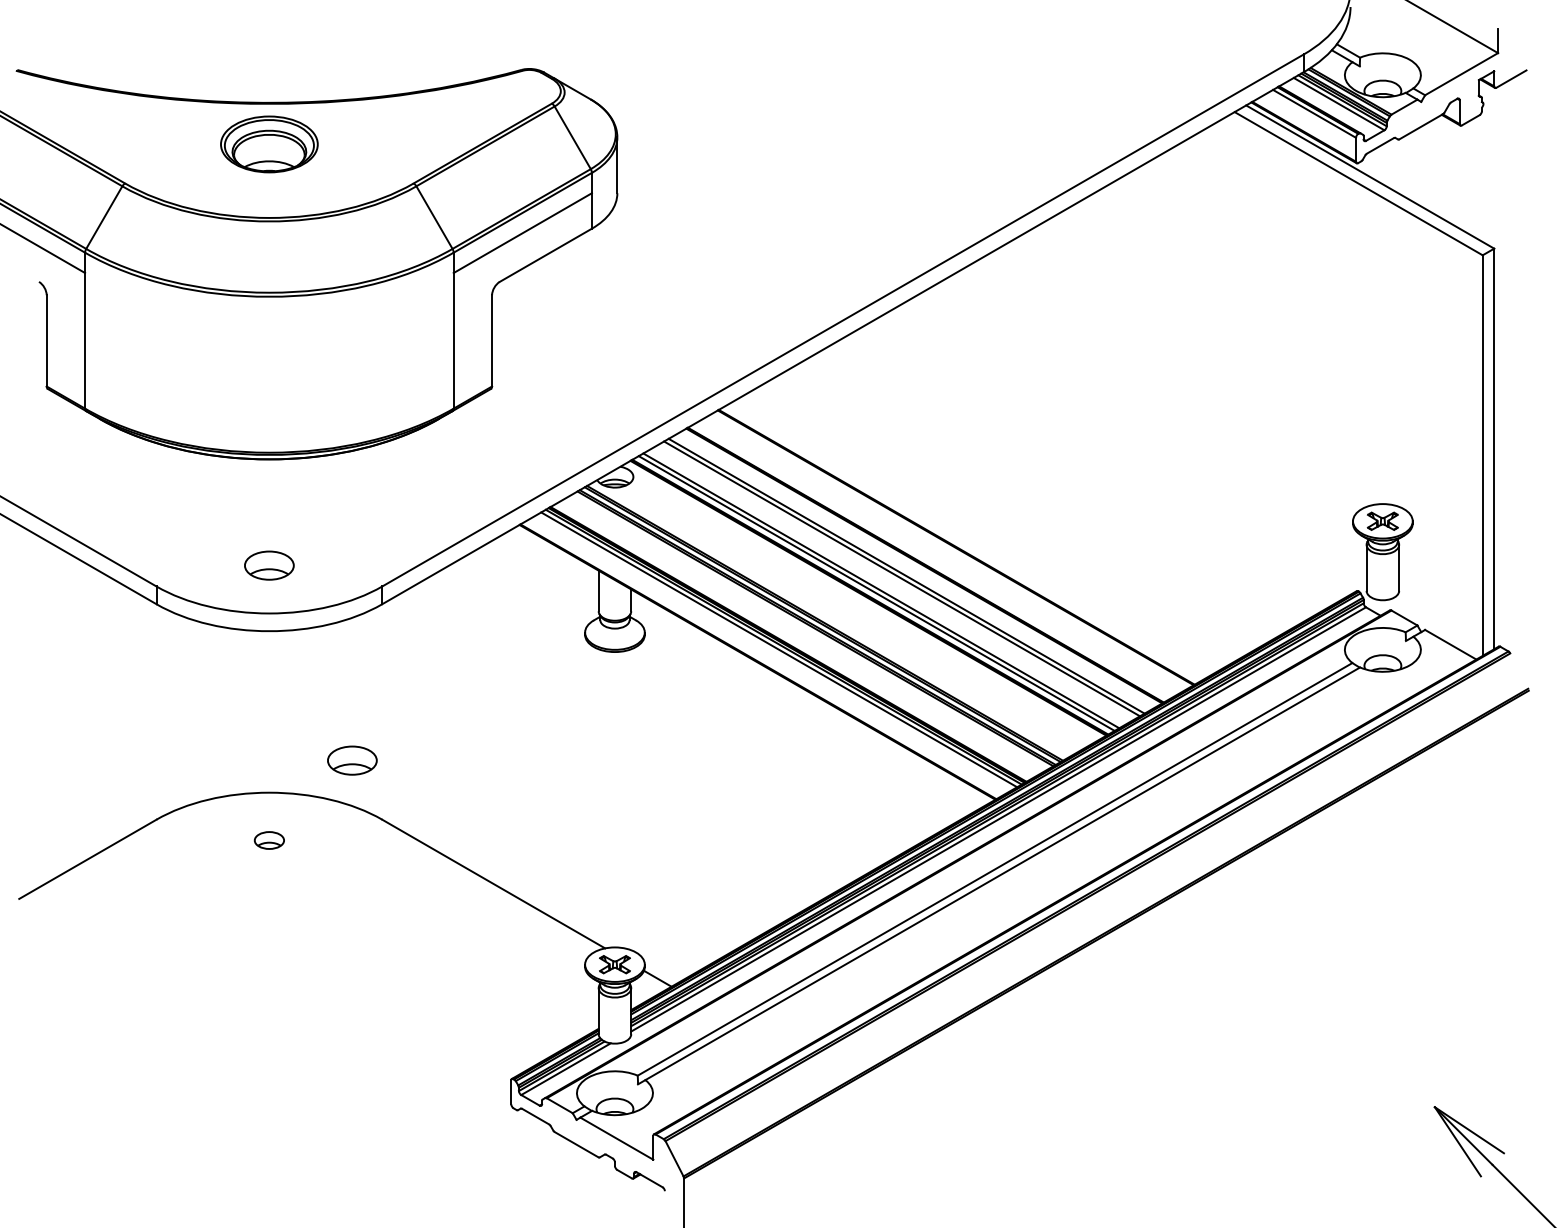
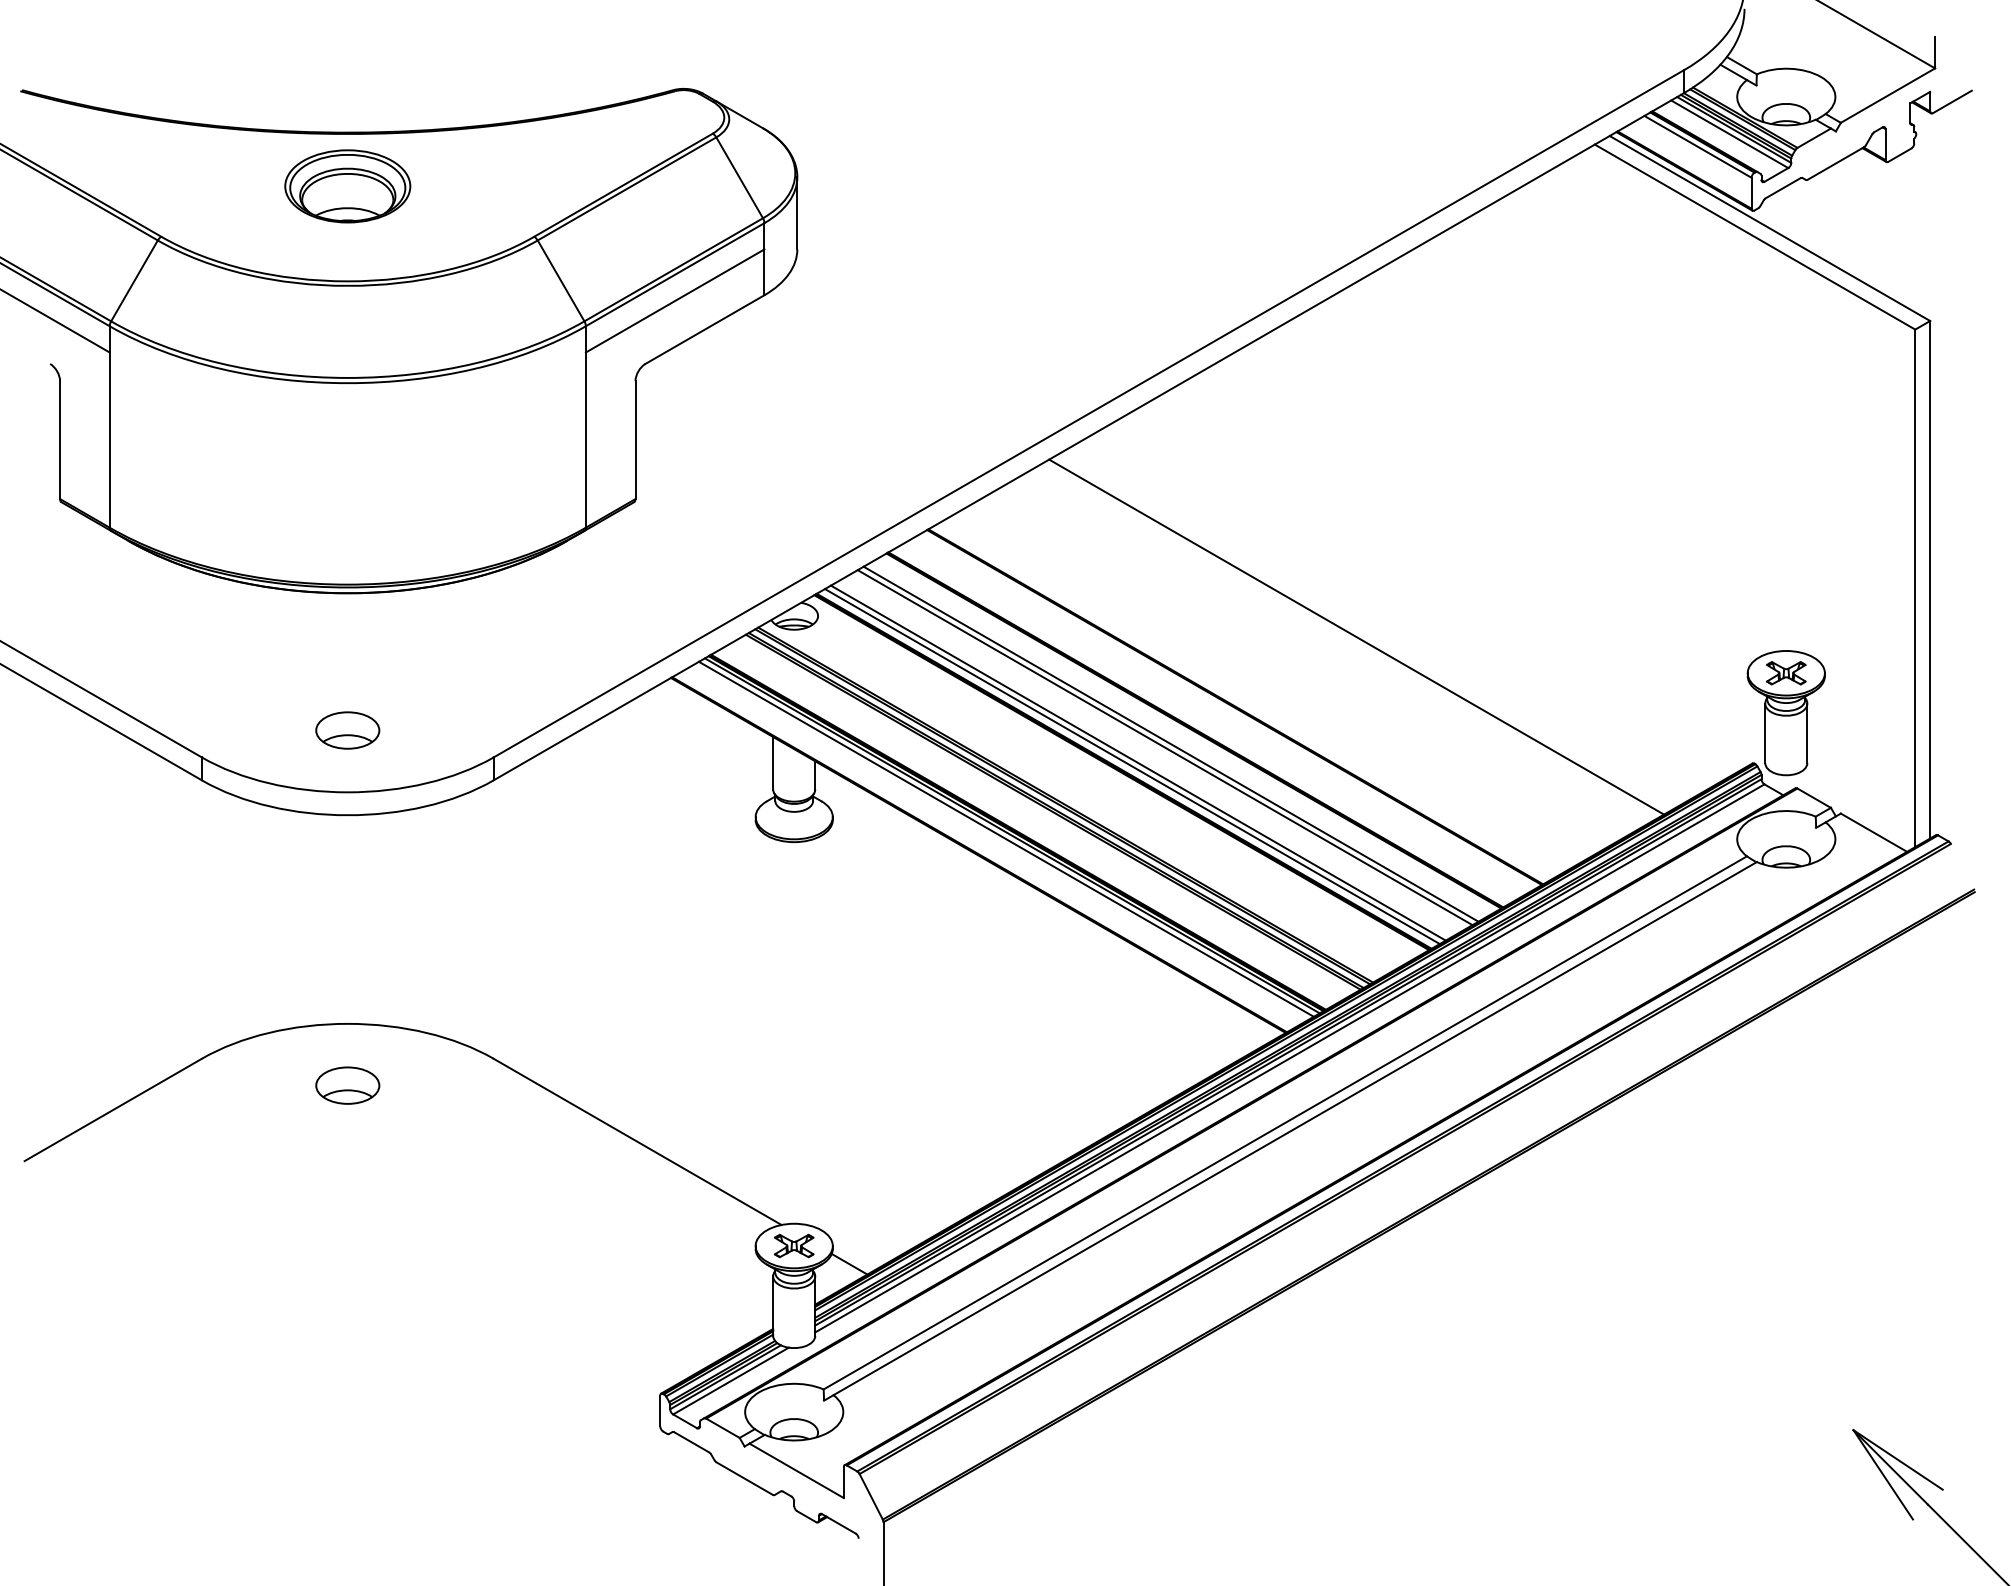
line: (1050, 492) -> (1356, 636), added
part: (352, 760) -> (455, 982), removed
part: (269, 840) -> (347, 1085), size x1.67

